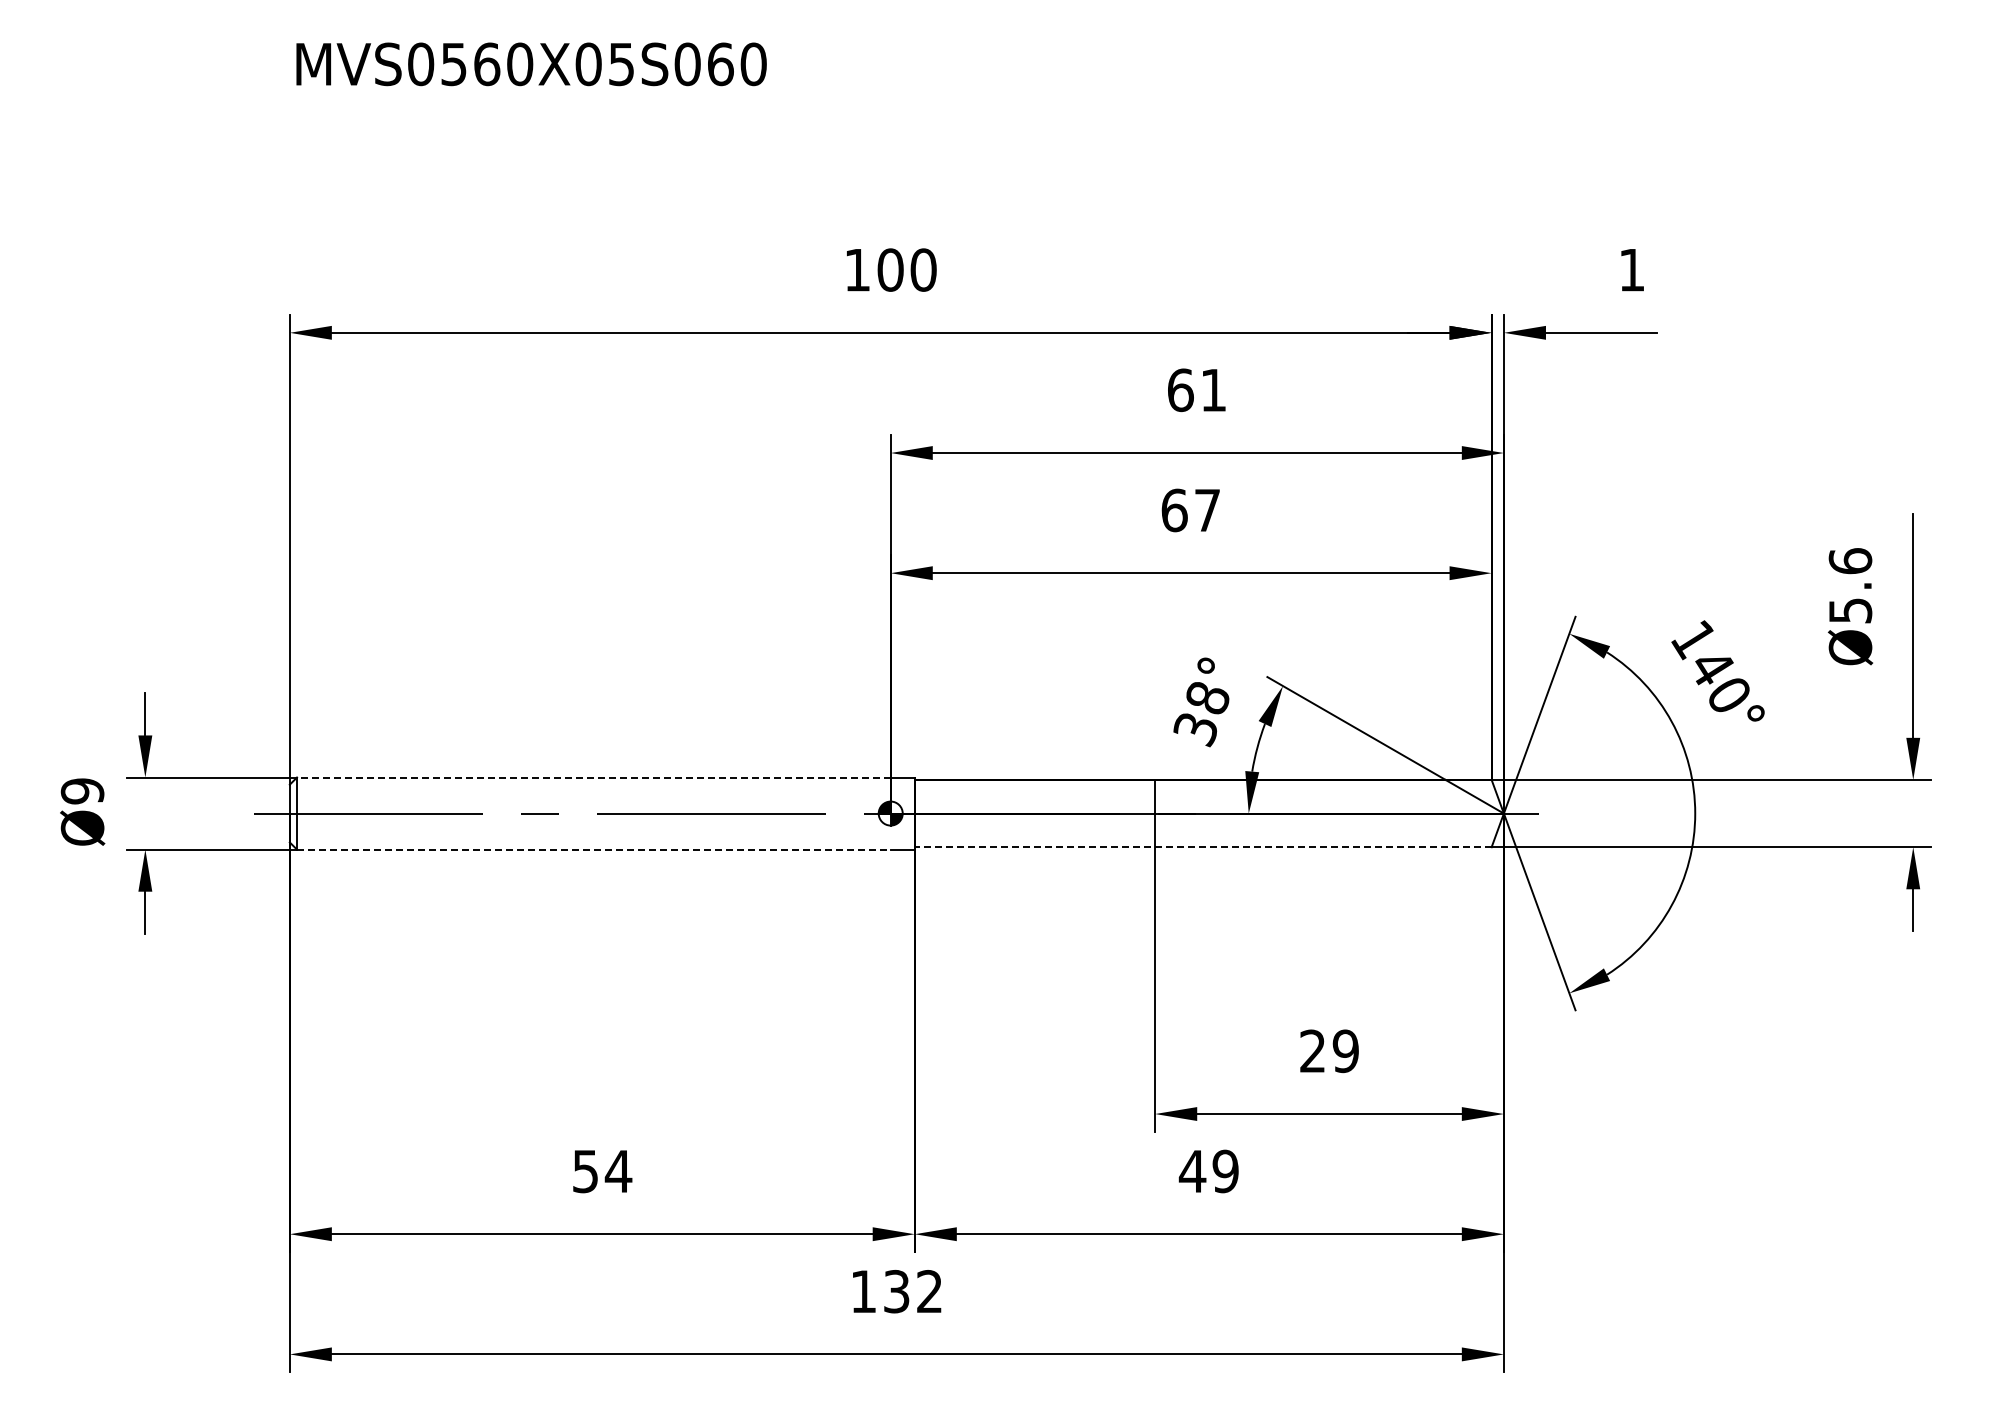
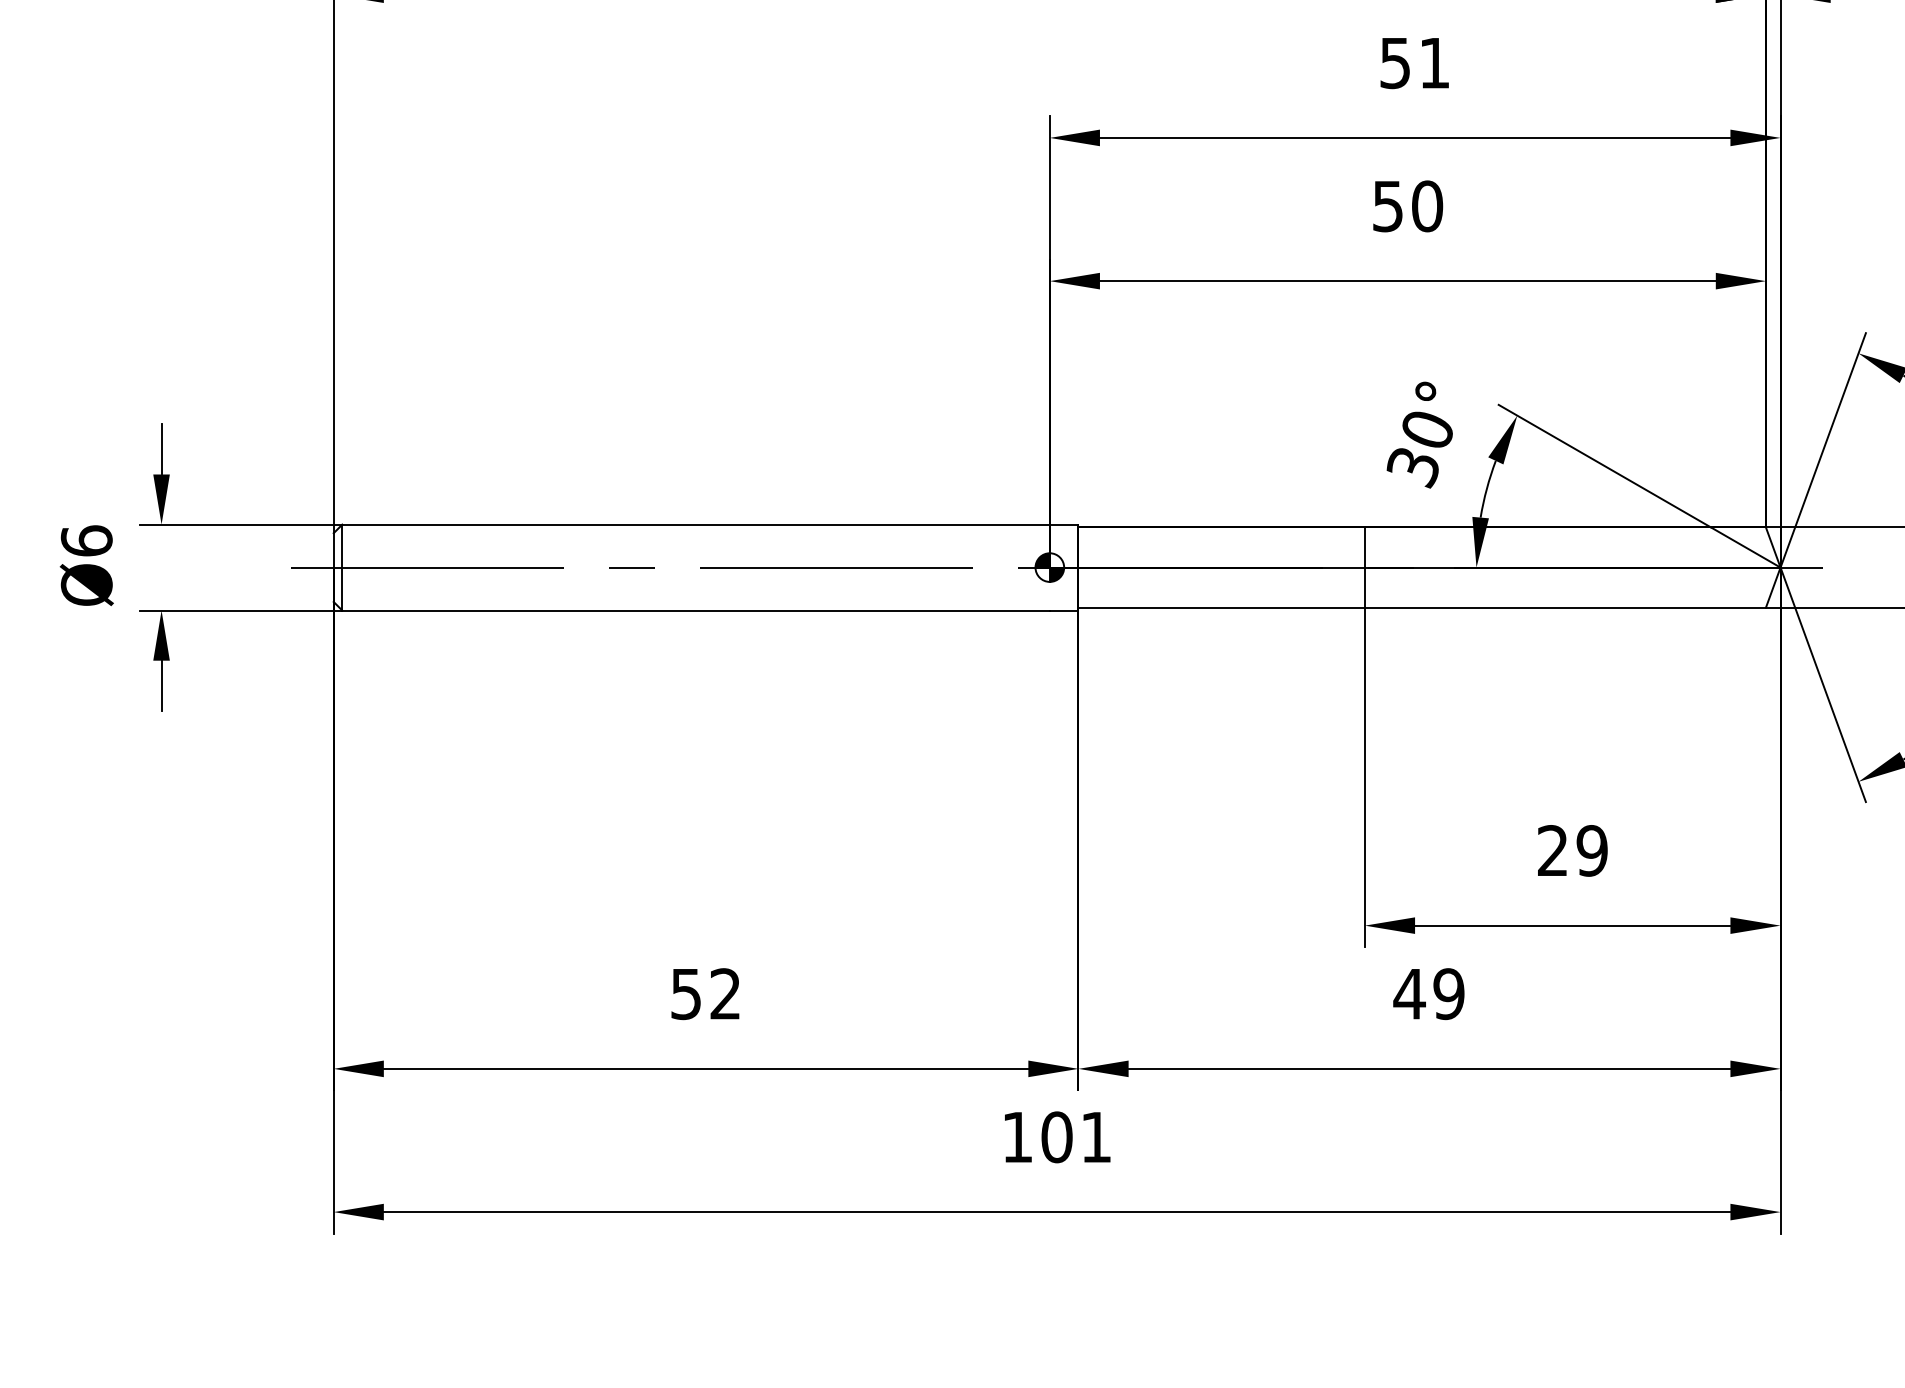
text: (1180, 390) -> (1395, 63), 61 -> 51
text: (1190, 510) -> (1407, 206), 67 -> 50
text: (1207, 698) -> (1427, 430), 38° -> 30°
line: (593, 777) -> (695, 524), dashed -> solid
text: (82, 791) -> (86, 541), Ø9 -> Ø6
line: (1202, 847) -> (1421, 608), dashed -> solid
line: (593, 849) -> (695, 610), dashed -> solid
text: (618, 1170) -> (725, 992), 54 -> 52
text: (912, 1291) -> (1075, 1137), 132 -> 101

